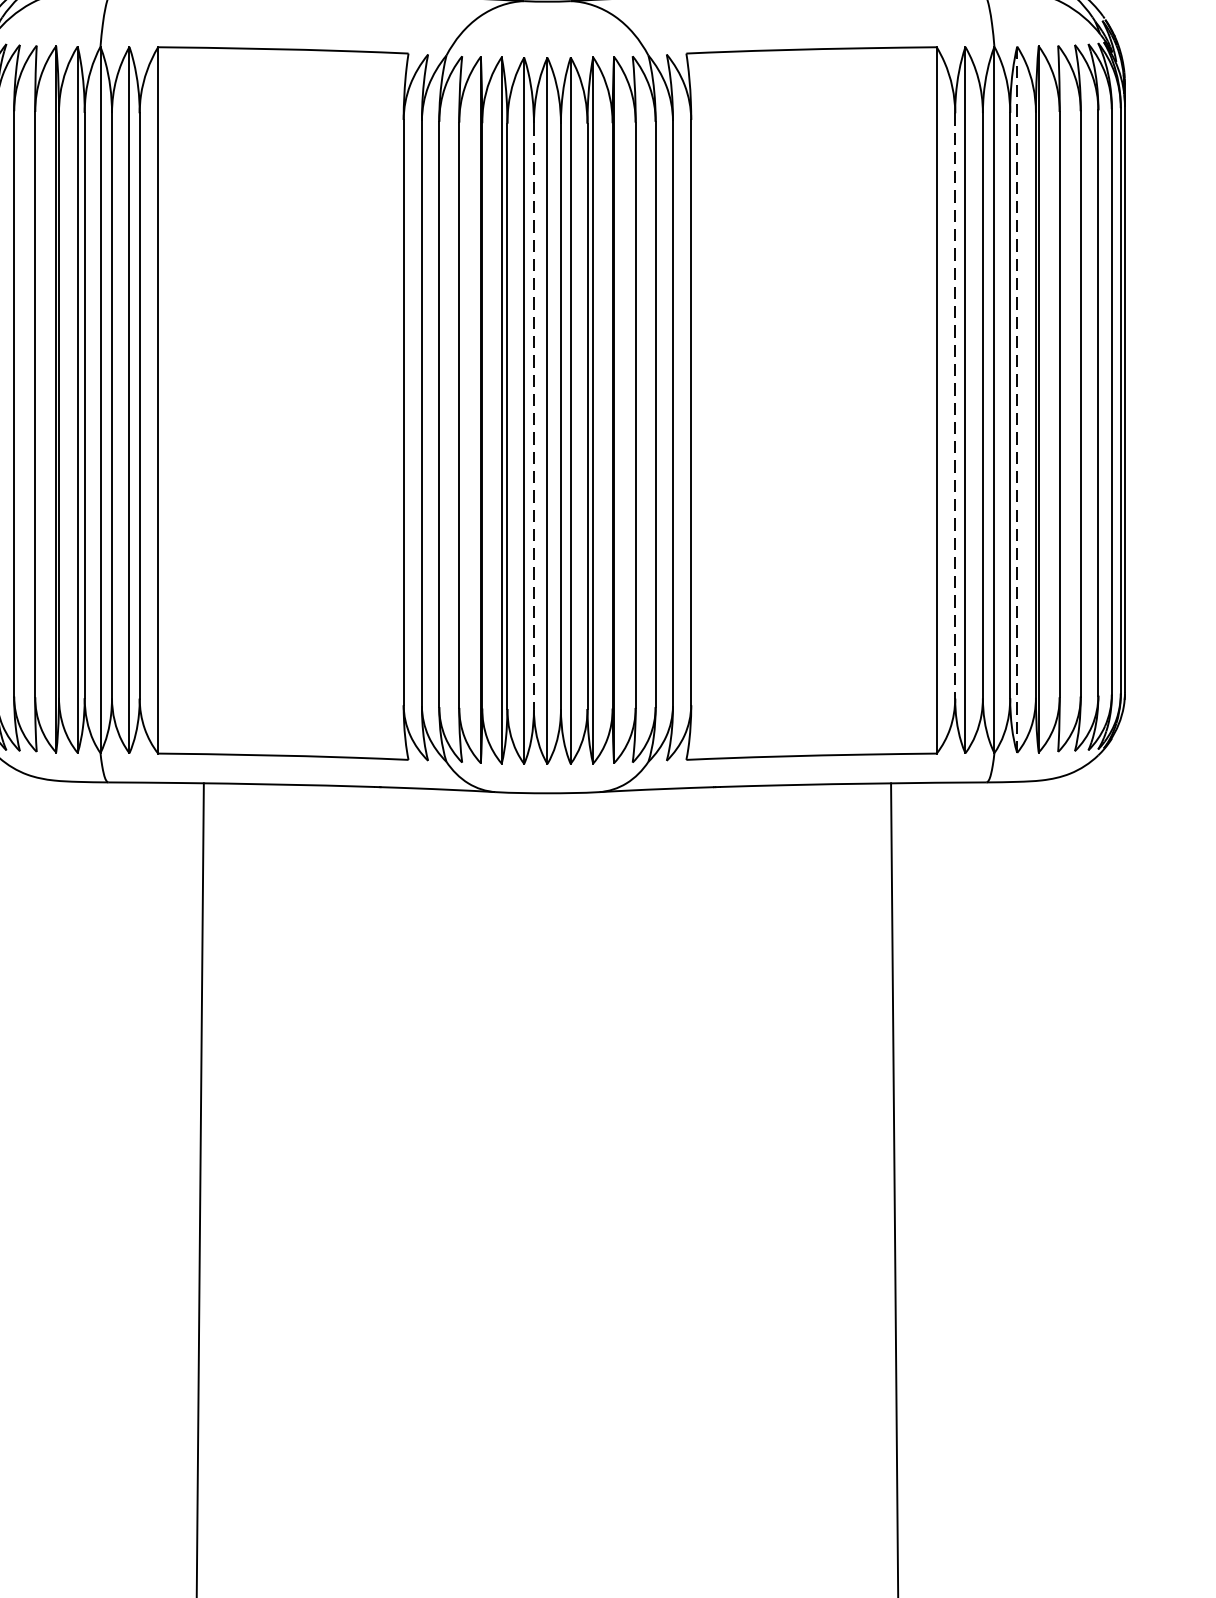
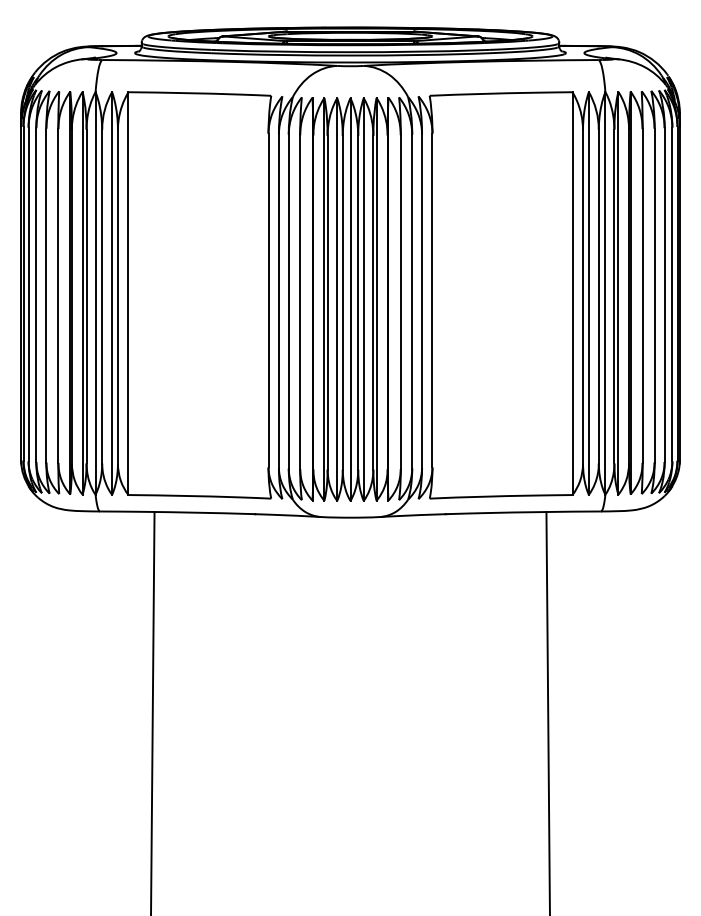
line: (1017, 400) -> (618, 293), dashed -> solid
line: (956, 405) -> (583, 296), dashed -> solid
line: (533, 415) -> (342, 302), dashed -> solid

